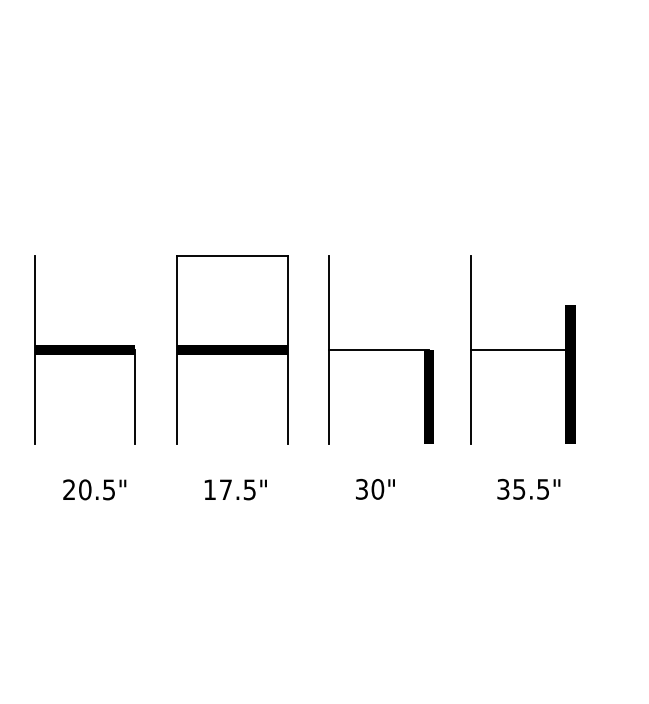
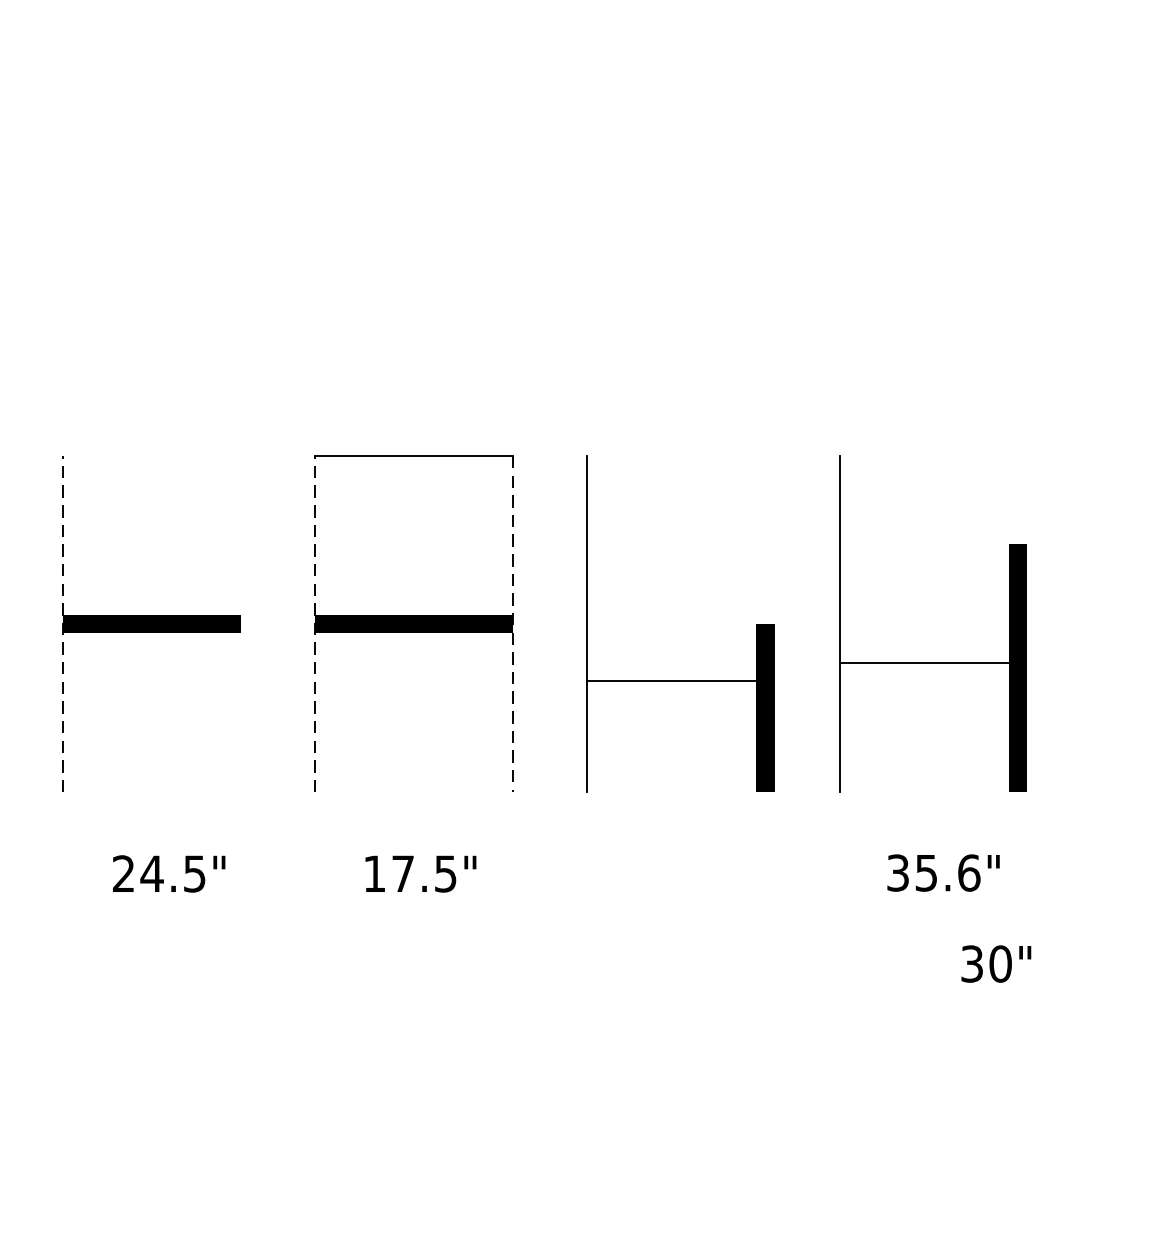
line: (35, 349) -> (63, 623), solid -> dashed
line: (176, 349) -> (314, 623), solid -> dashed
line: (379, 349) -> (677, 680), moved
line: (520, 349) -> (928, 662), moved
line: (287, 350) -> (512, 625), solid -> dashed
line: (135, 396) -> (241, 707), removed
text: (543, 488) -> (969, 871), 35.5" -> 35.6"
text: (84, 489) -> (150, 873), 20.5" -> 24.5"
text: (375, 489) -> (996, 964), moved

